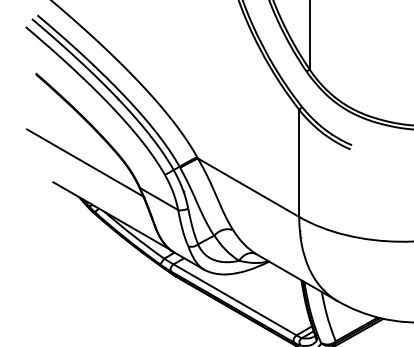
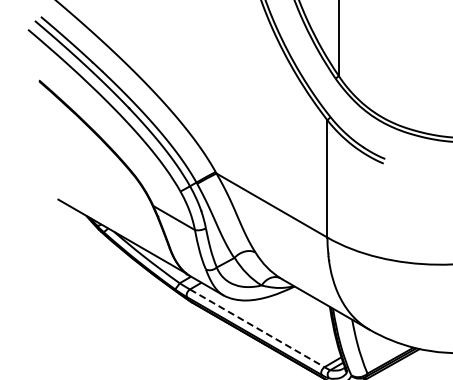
line: (84, 162) -> (92, 178), removed
line: (235, 300) -> (257, 328), solid -> dashed

